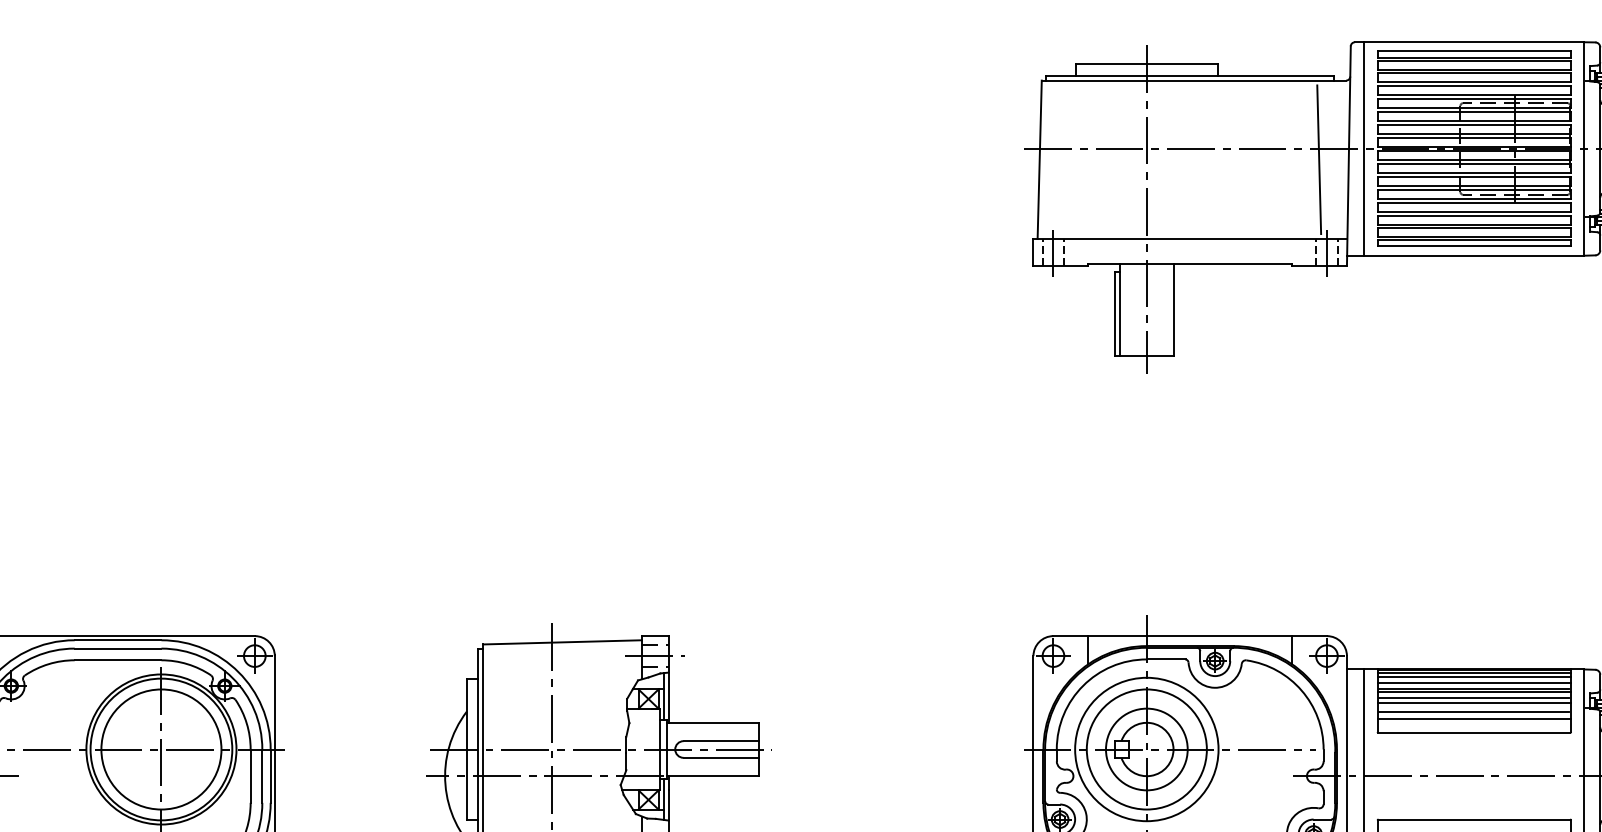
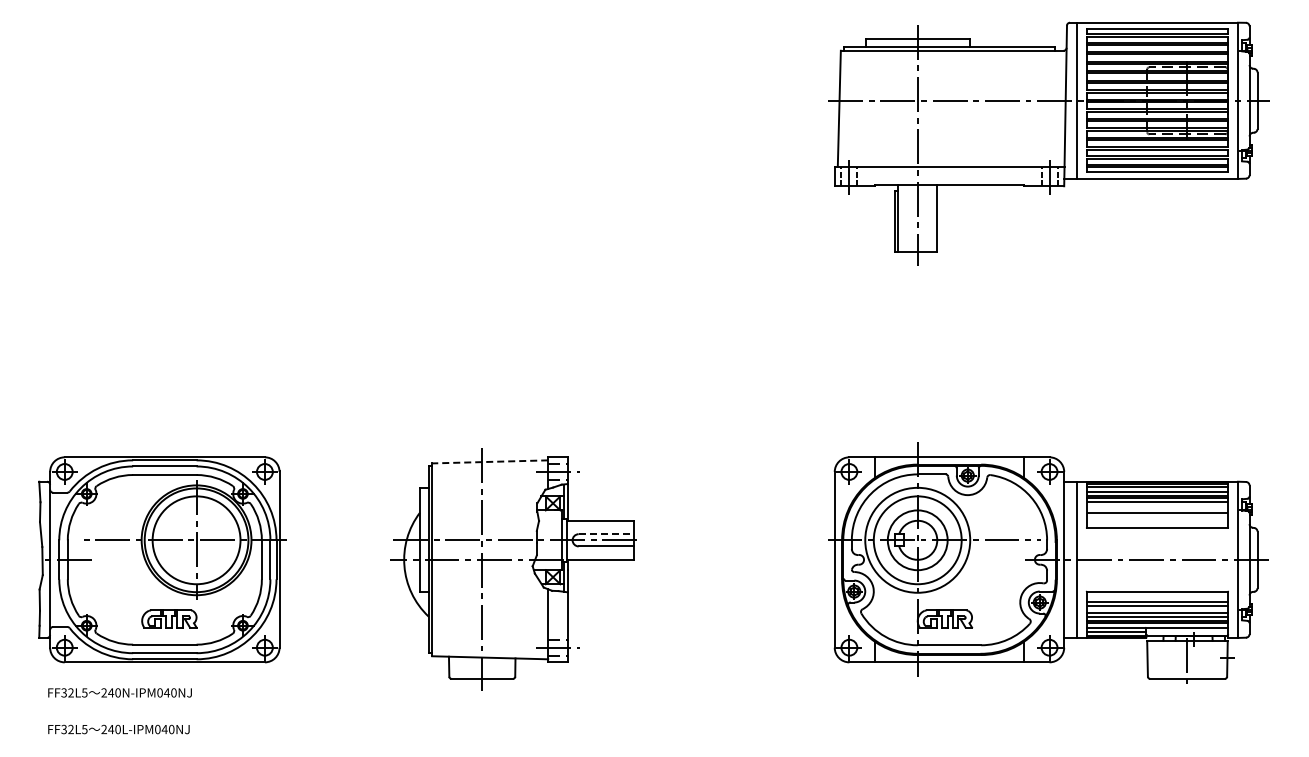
line: (1318, 159) -> (1043, 108), removed
line: (563, 641) -> (490, 461), solid -> dashed
line: (1474, 703) -> (1157, 506), removed
line: (1474, 719) -> (1157, 518), removed
line: (721, 741) -> (606, 534), solid -> dashed

